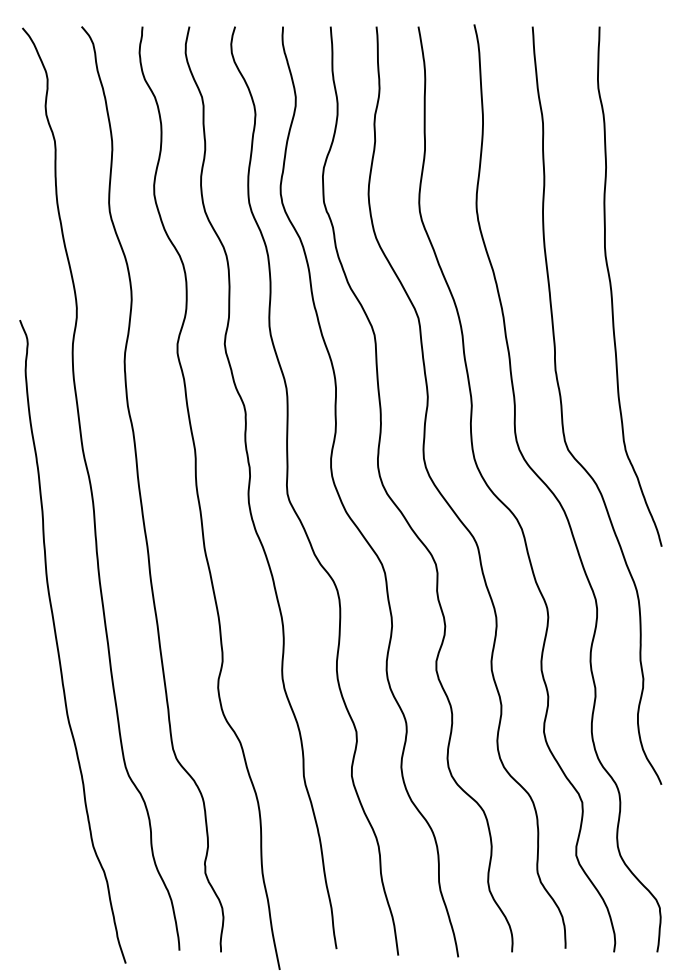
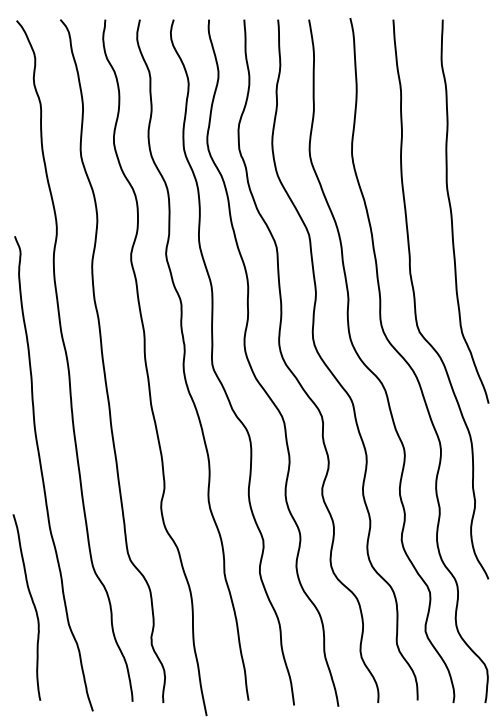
curve: (45, 821) -> (33, 606), added

